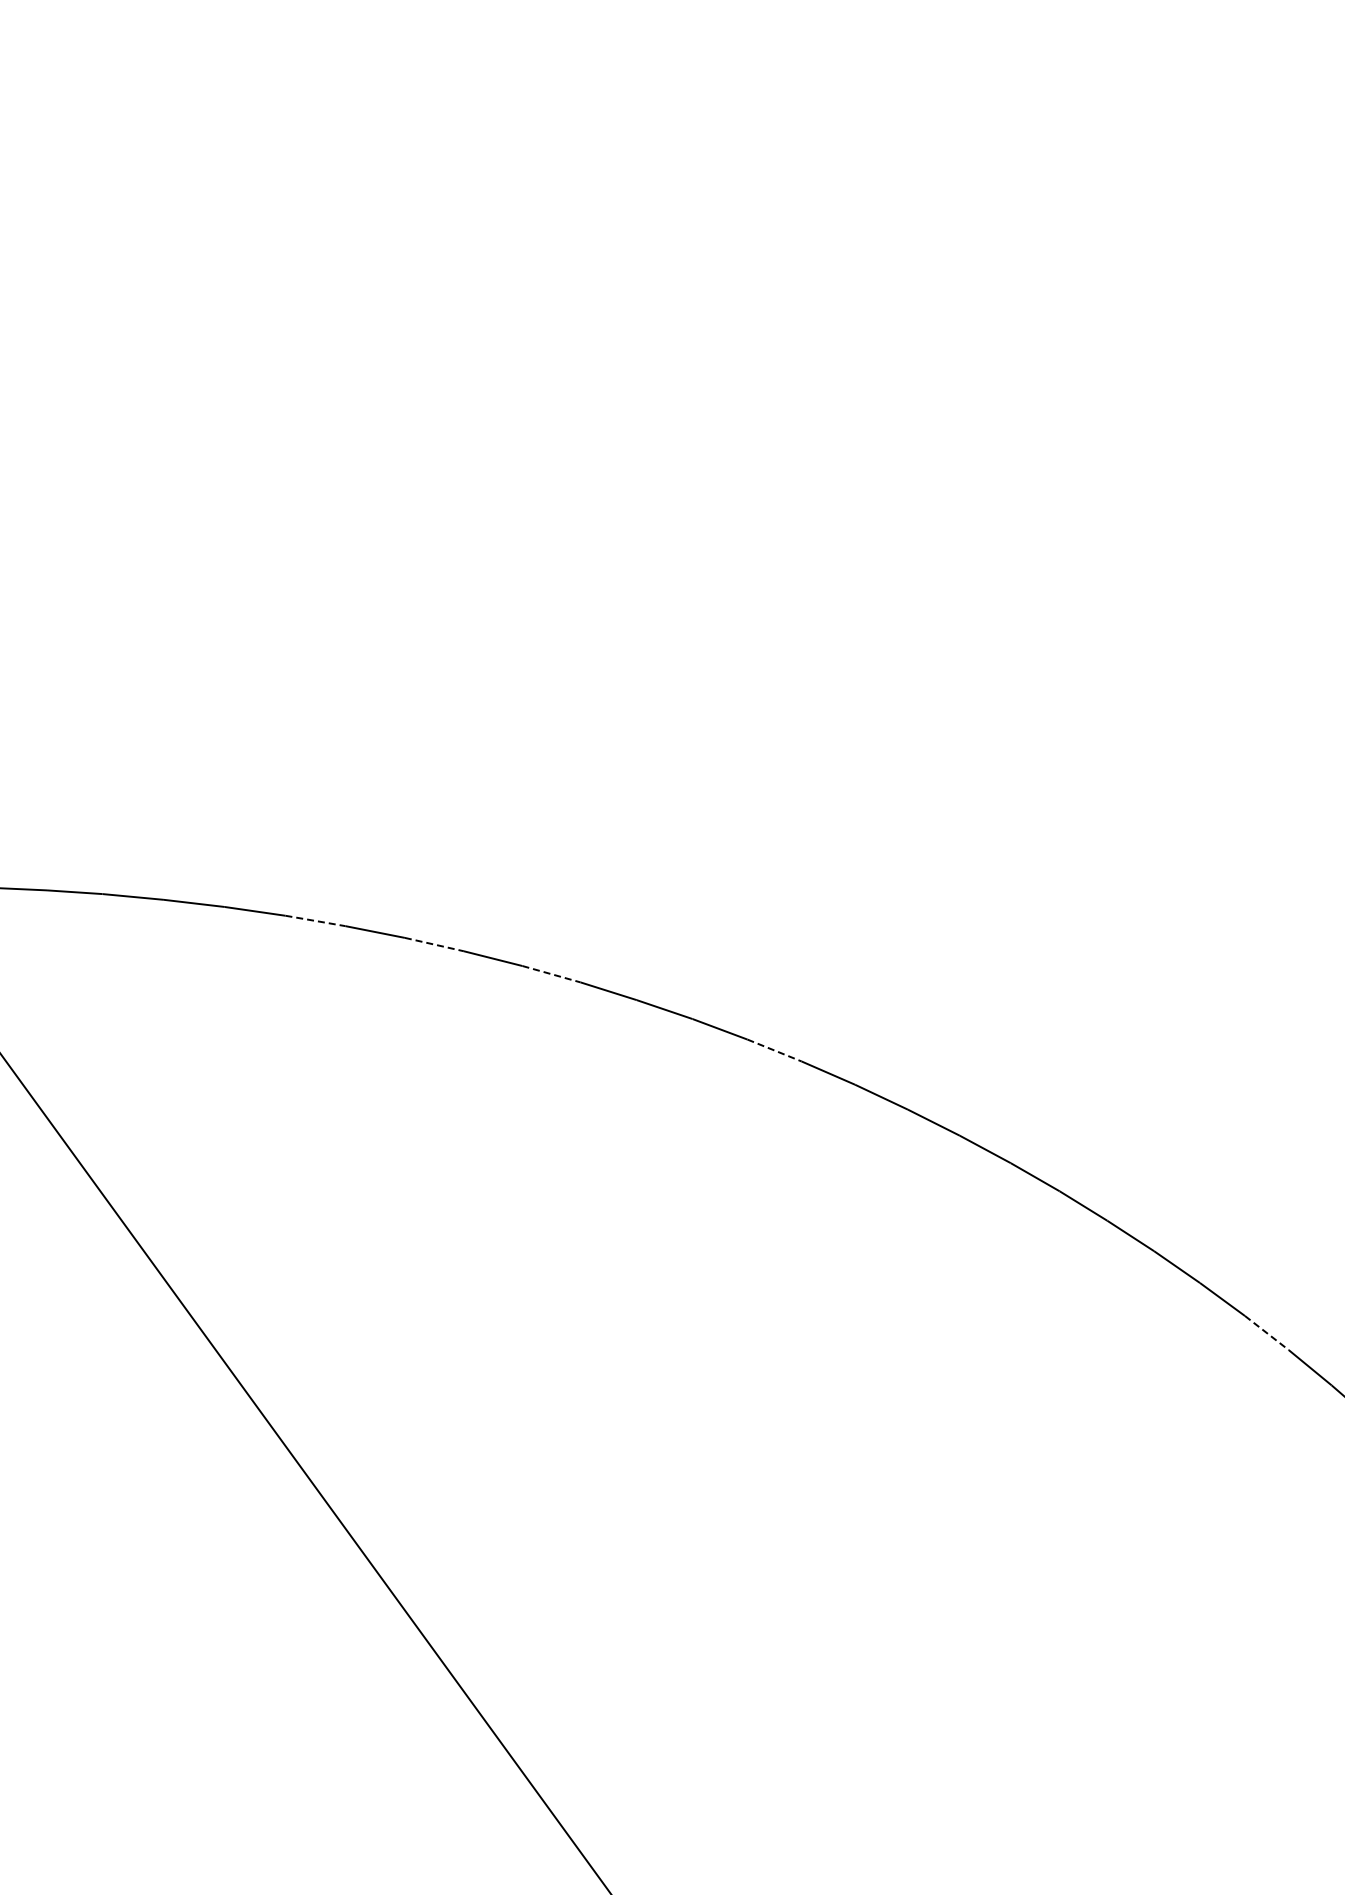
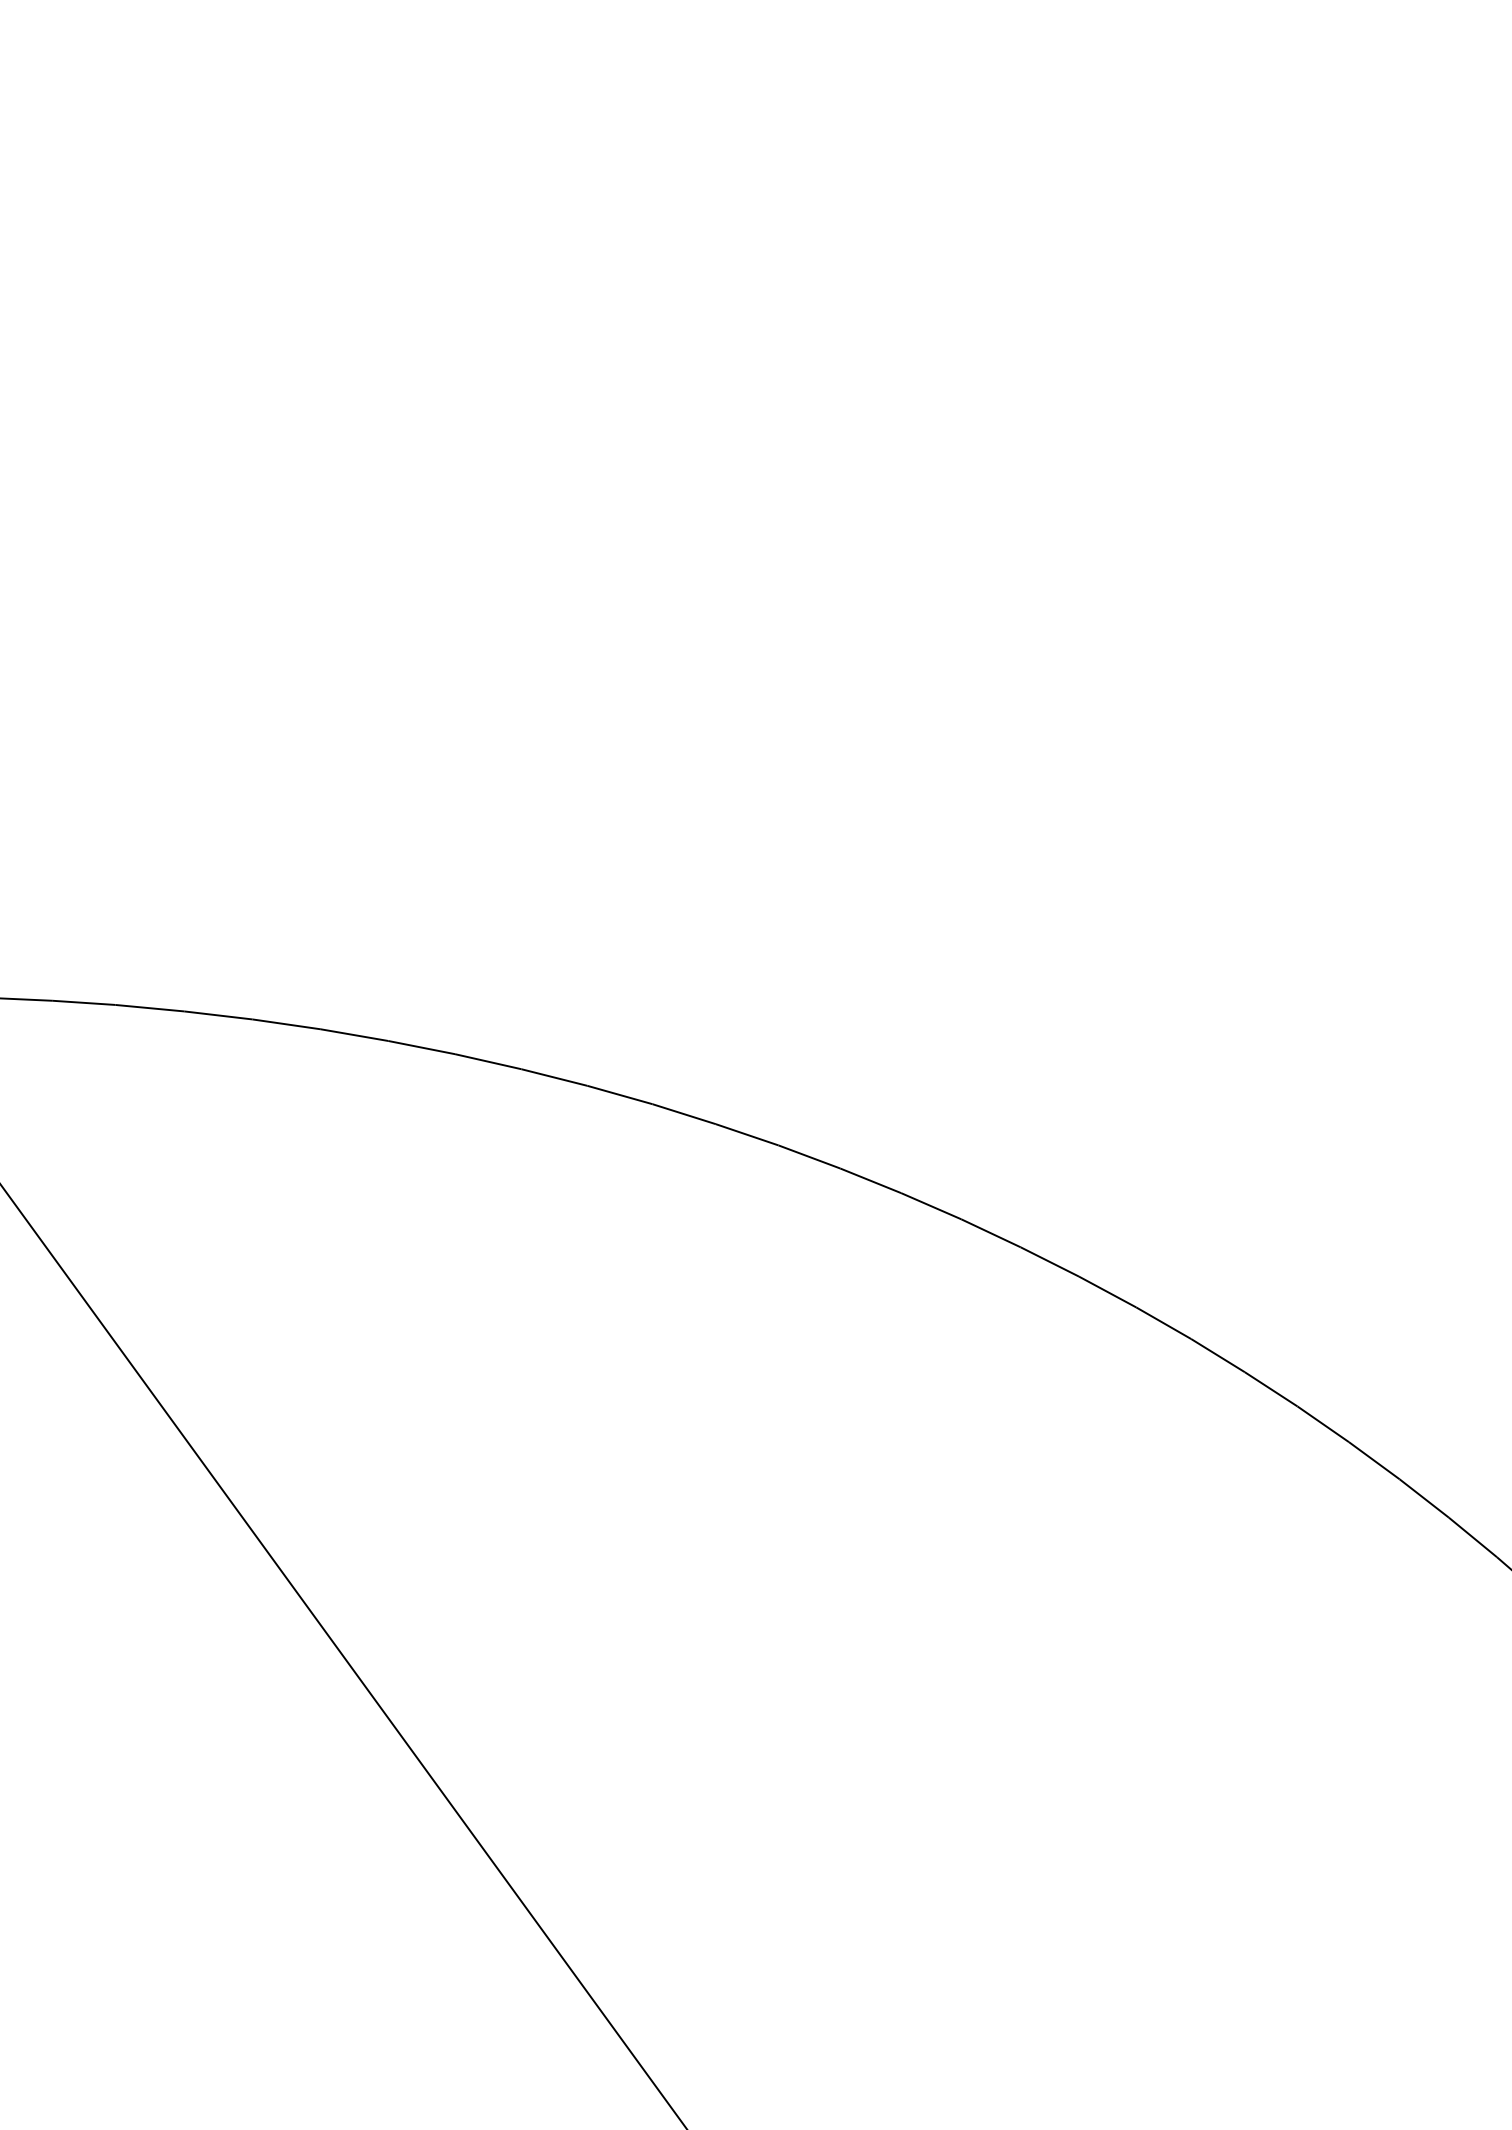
line: (315, 921) -> (354, 1035), dashed -> solid
line: (434, 944) -> (488, 1061), dashed -> solid
line: (551, 974) -> (619, 1095), dashed -> solid
line: (775, 1050) -> (871, 1180), dashed -> solid
line: (1266, 1333) -> (1423, 1498), dashed -> solid

